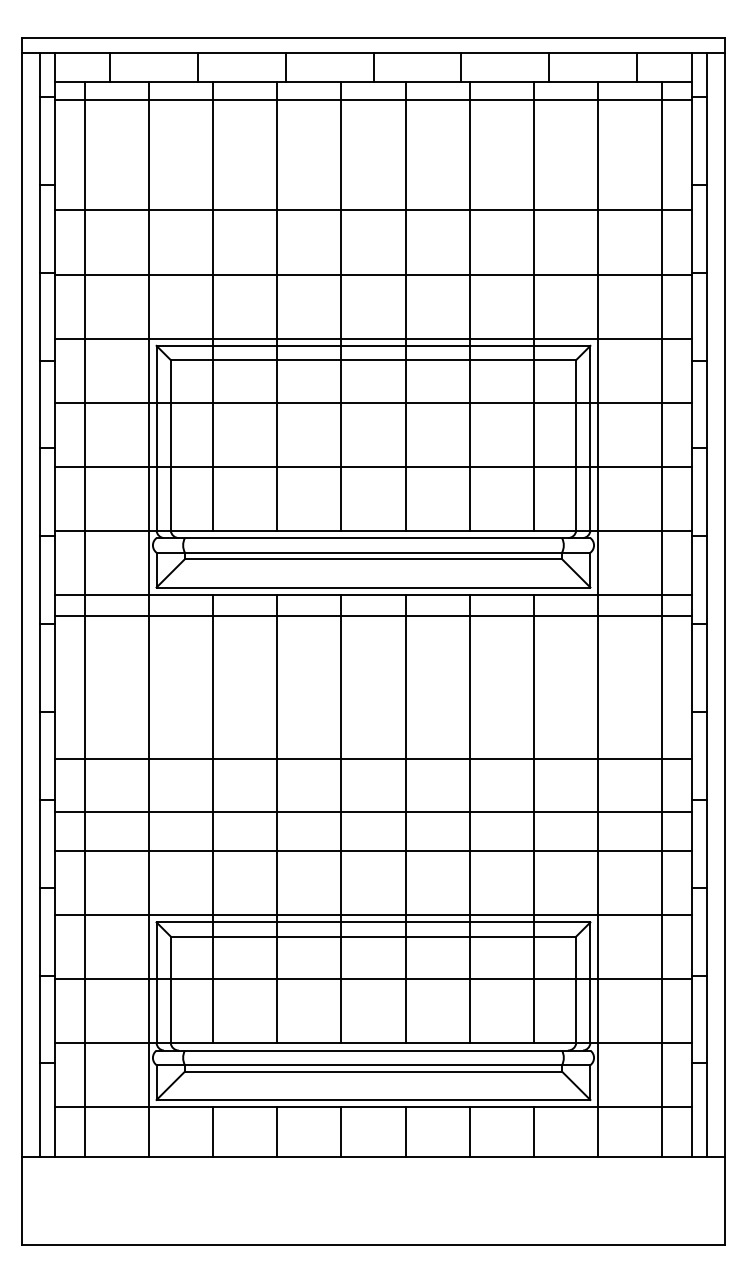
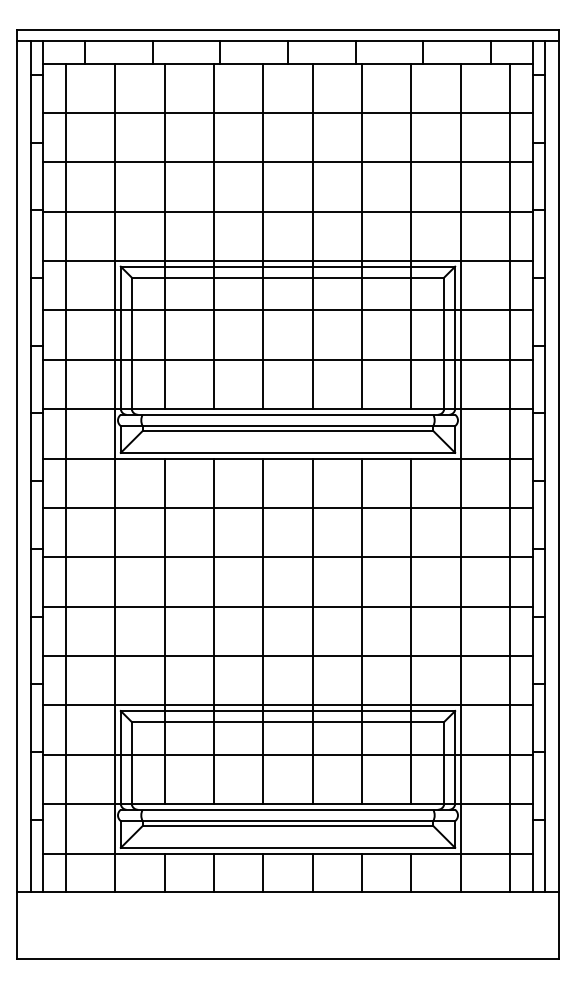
line: (372, 99) -> (287, 112), moved
line: (372, 615) -> (287, 507), moved
line: (372, 759) -> (287, 557), moved
line: (372, 811) -> (287, 606), moved

